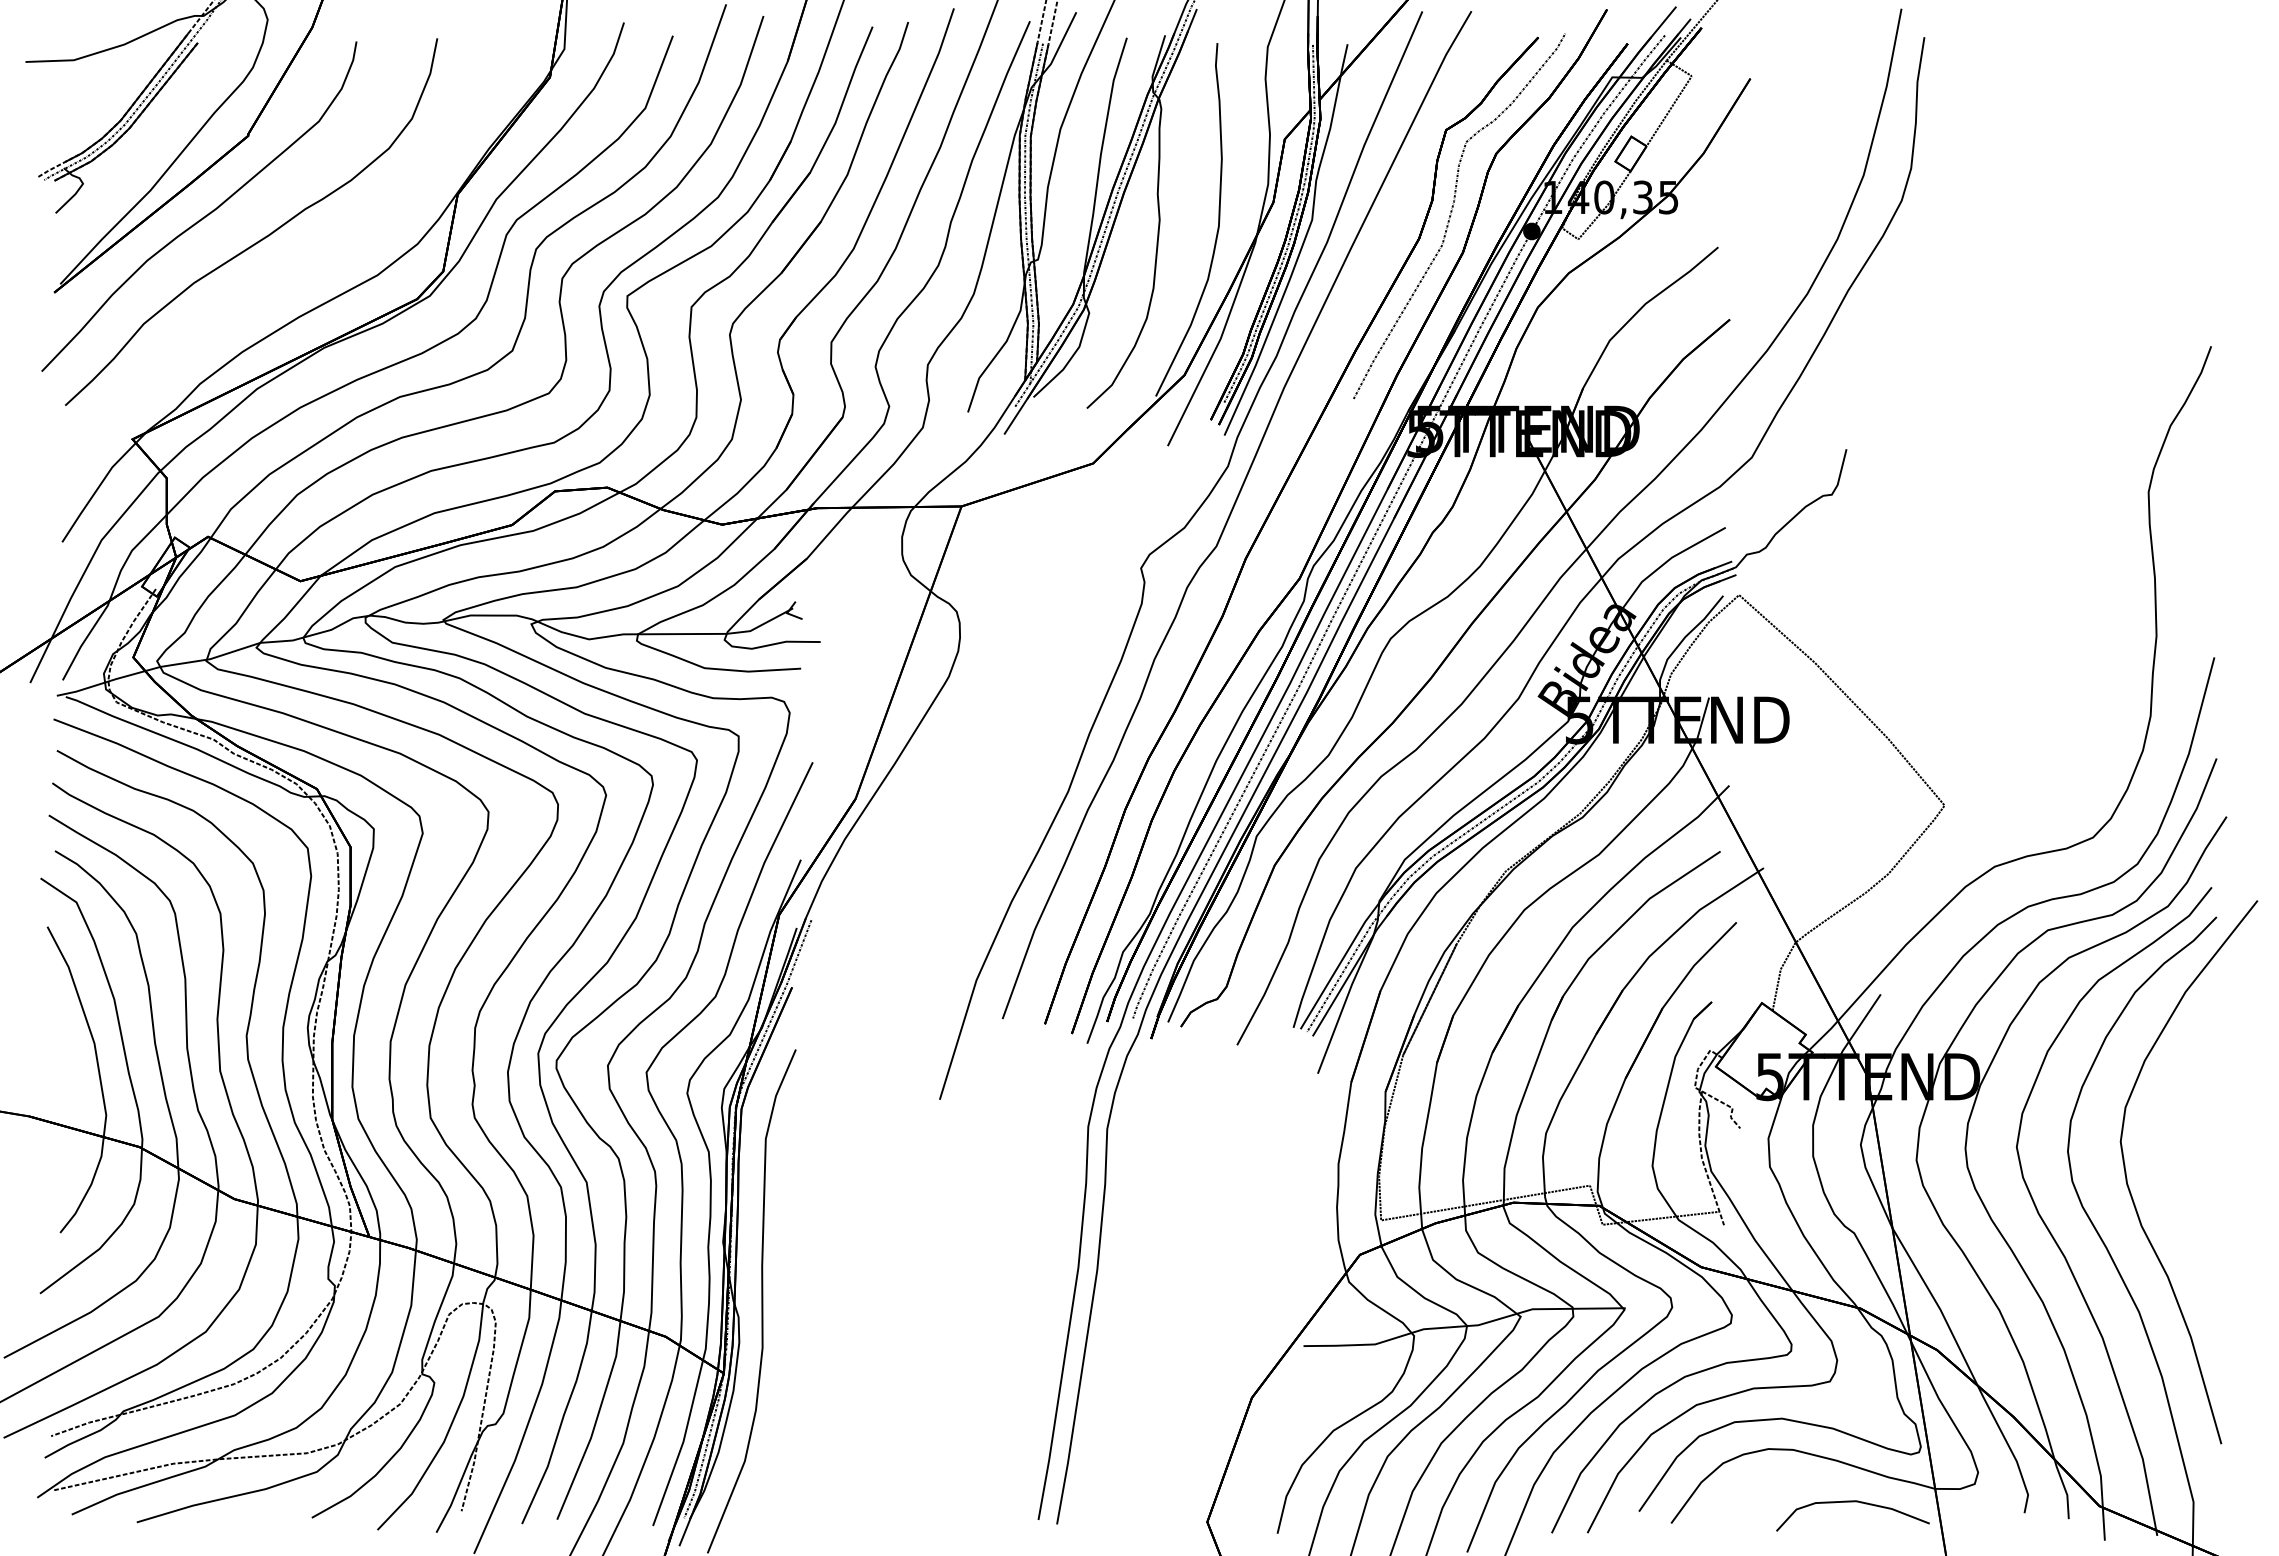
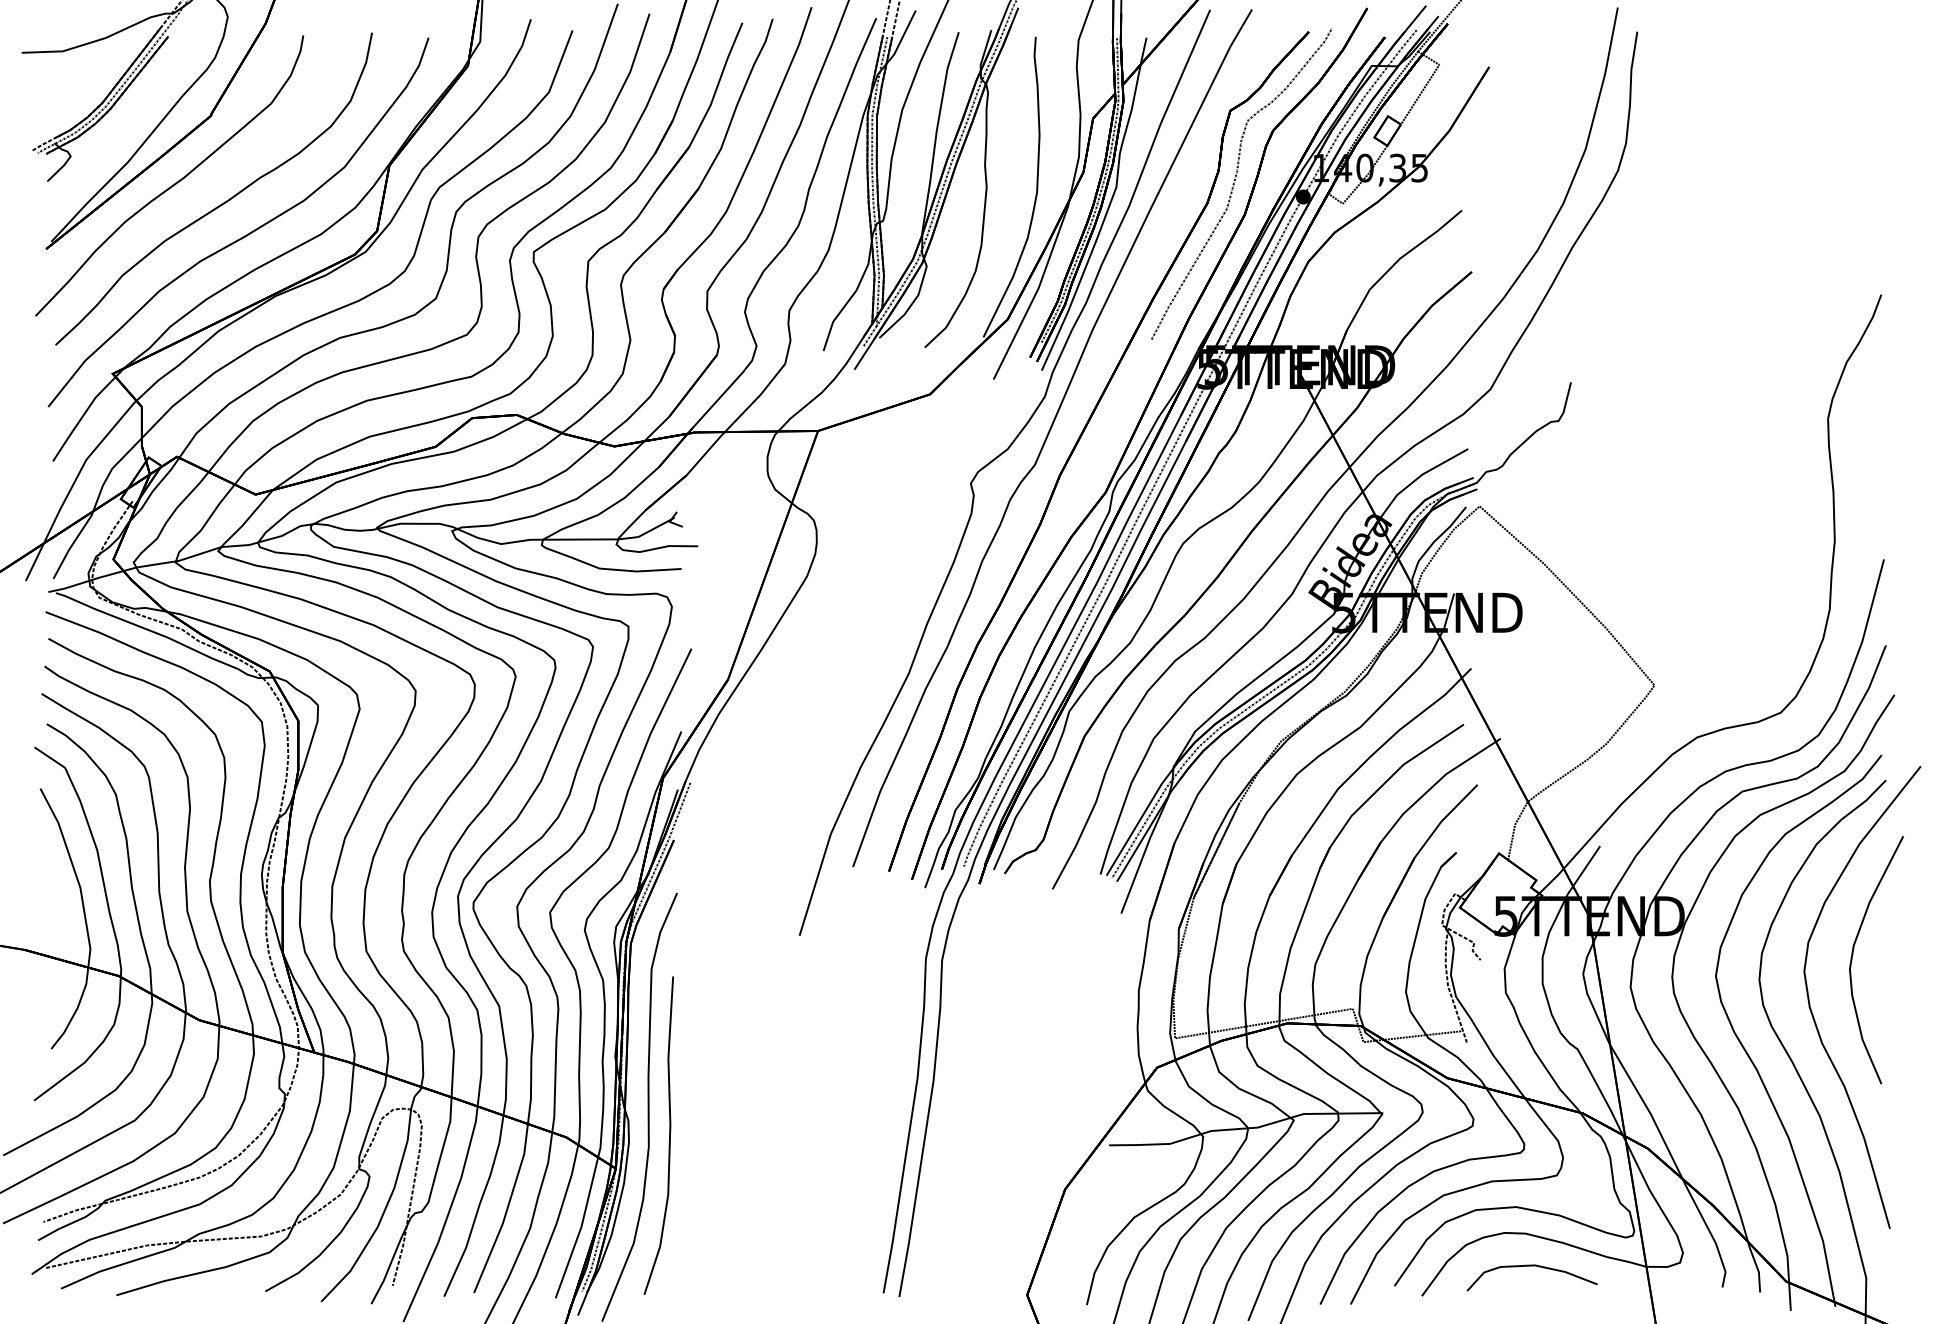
curve: (289, 275) -> (246, 234), added
curve: (2178, 1121) -> (1853, 954), added
part: (786, 1334) -> (669, 1135), added
curve: (1852, 1502) -> (1531, 1266), moved

